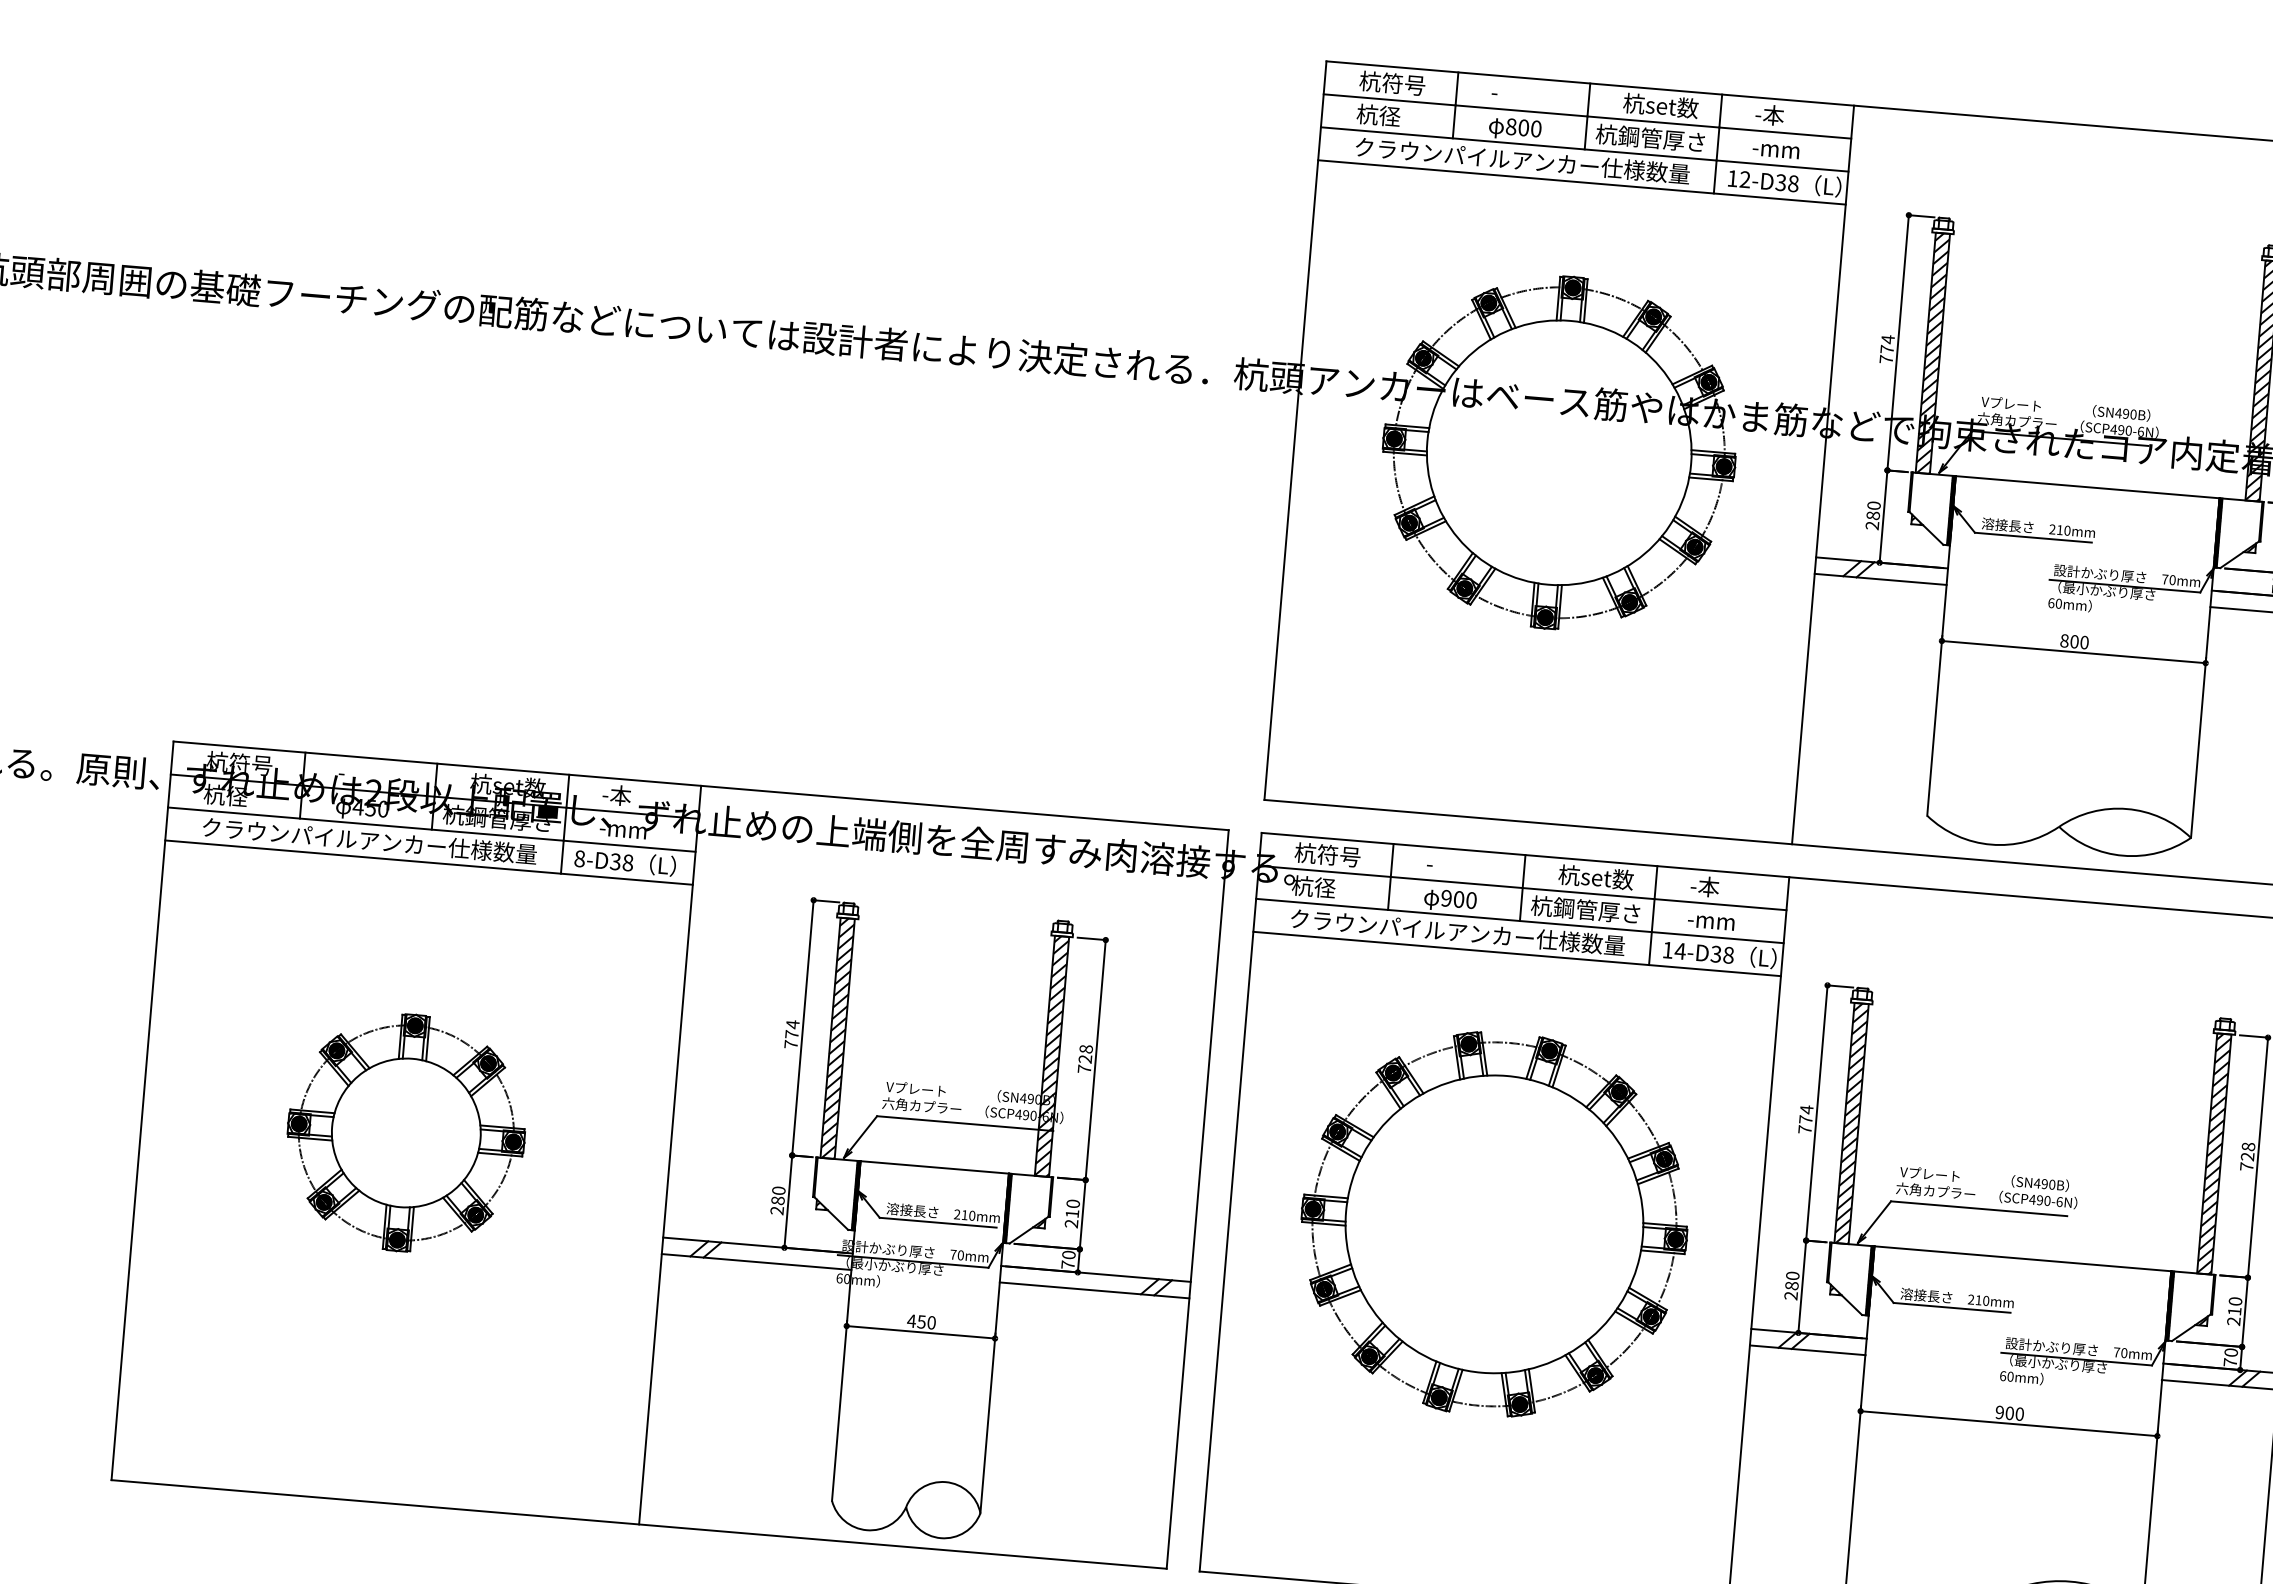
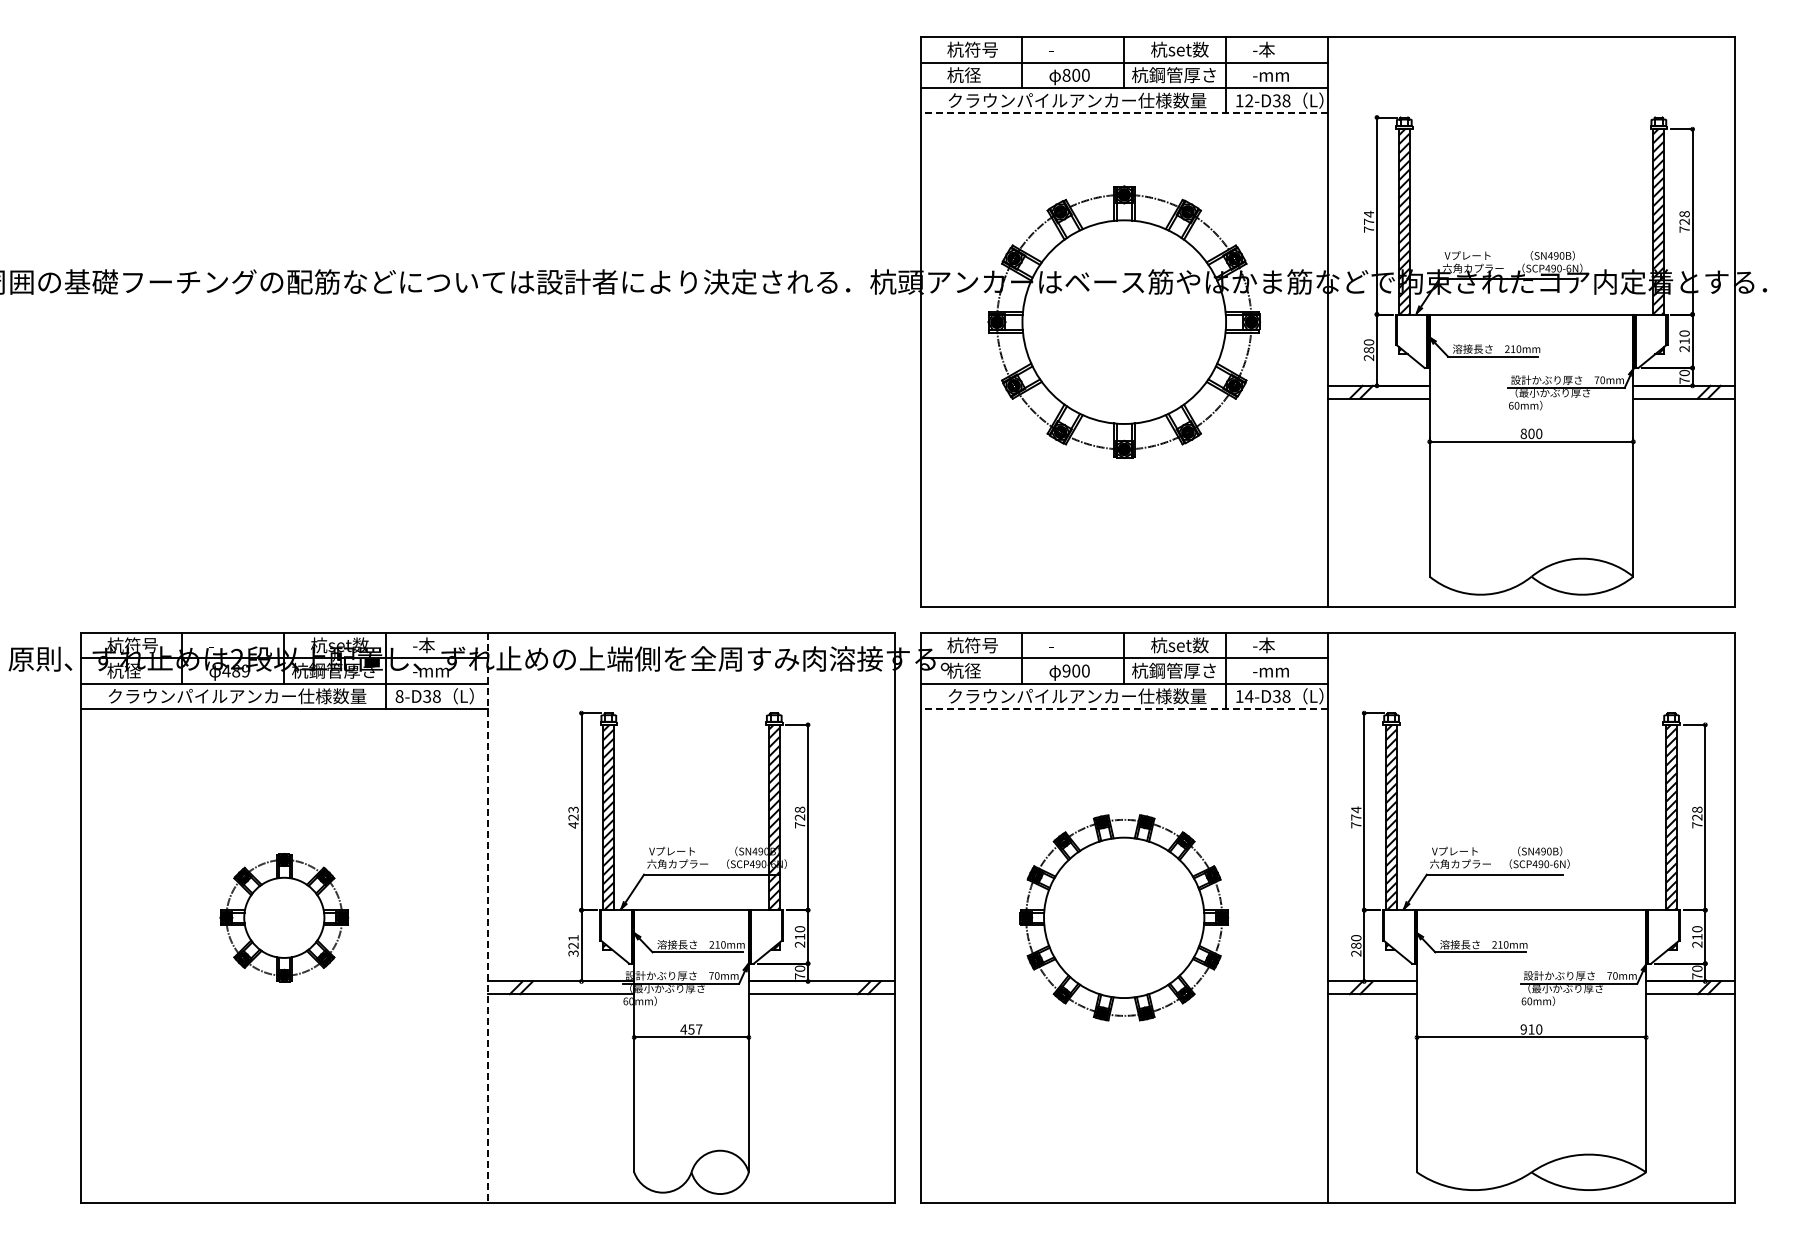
line: (1582, 182) -> (1124, 113), solid -> dashed
text: (376, 807) -> (240, 670), 450 -> 489
line: (1517, 954) -> (1124, 709), solid -> dashed
text: (791, 1034) -> (573, 817), 774 -> 423
part: (406, 1132) -> (284, 917), size x0.7
line: (669, 1155) -> (487, 918), solid -> dashed
text: (777, 1200) -> (573, 945), 280 -> 321
part: (1493, 1223) -> (1123, 917), size x0.7
text: (932, 1322) -> (699, 1029), 450 -> 457
text: (2009, 1413) -> (1531, 1029), 900 -> 910

